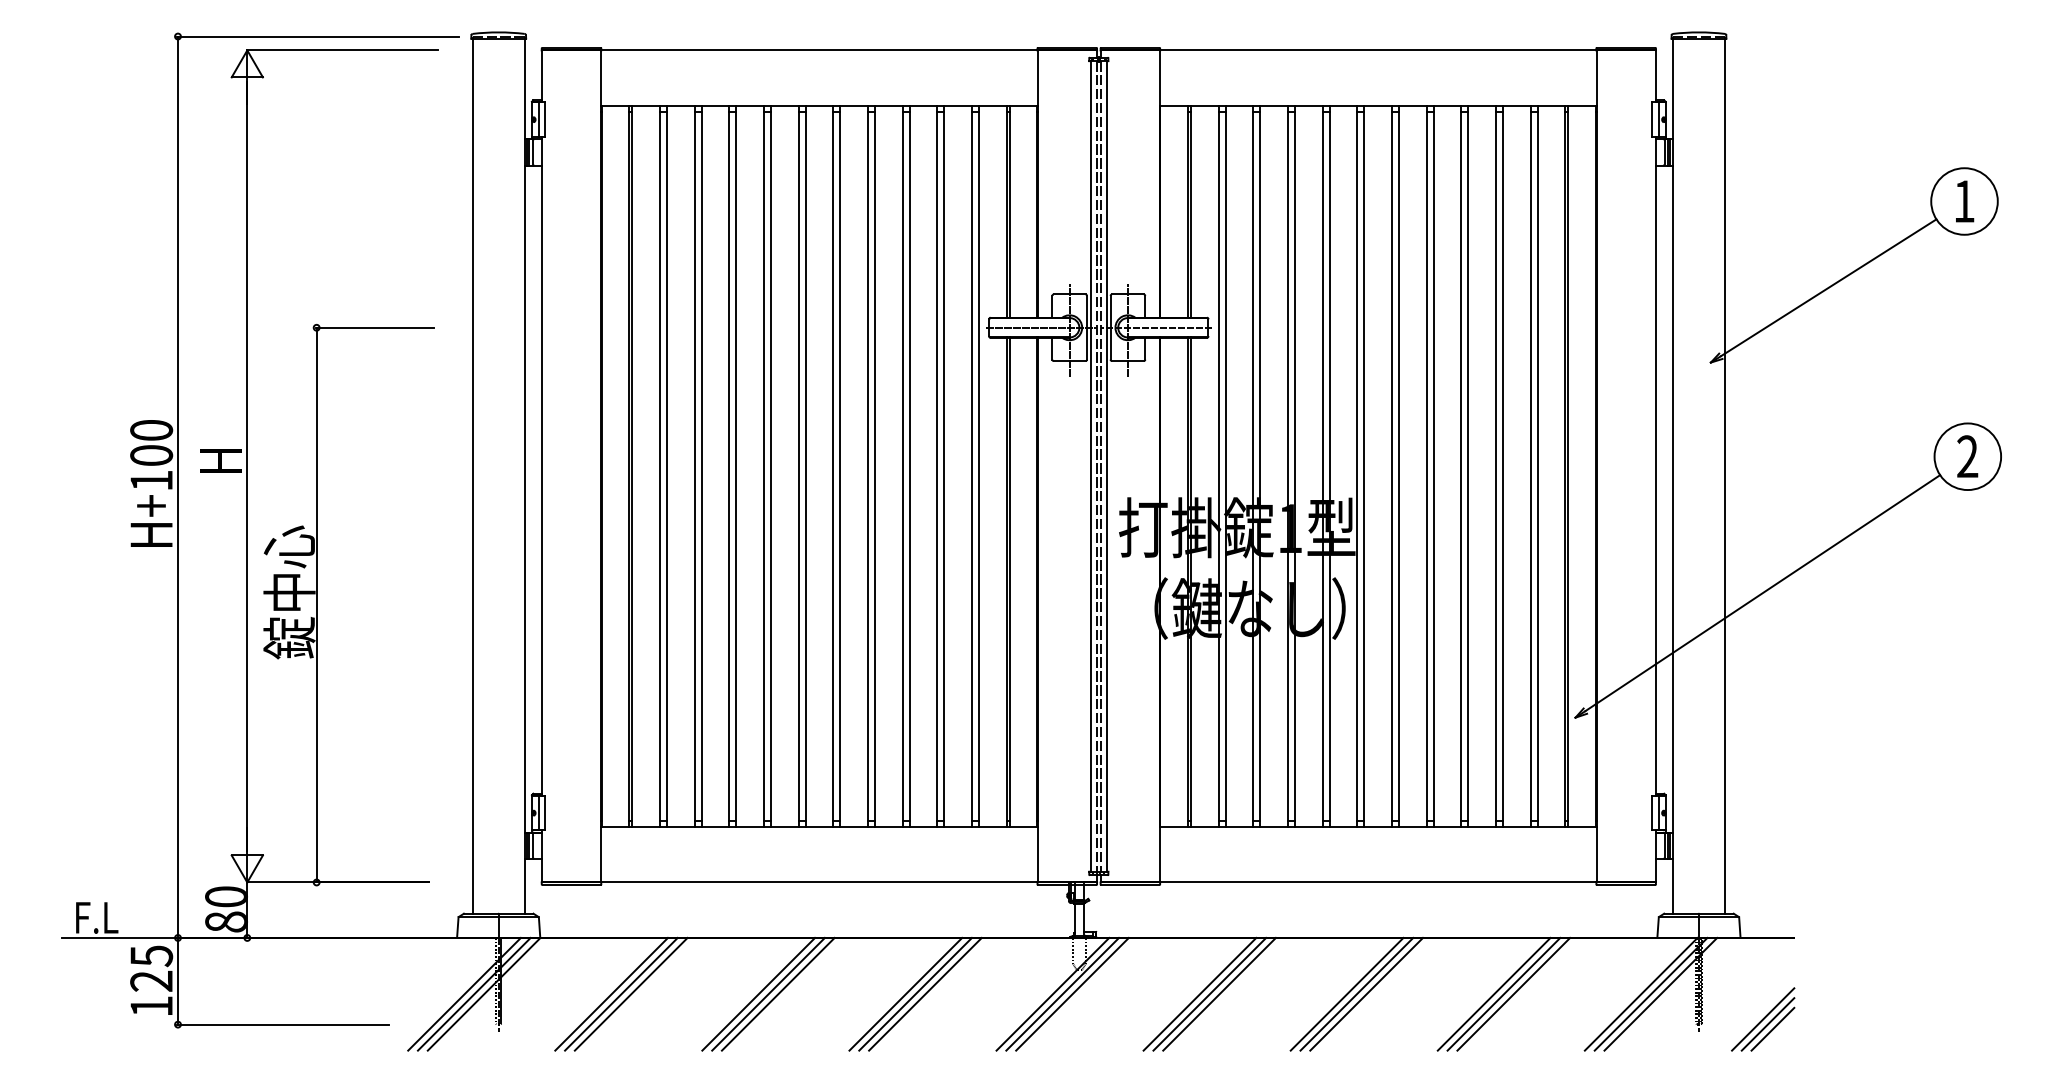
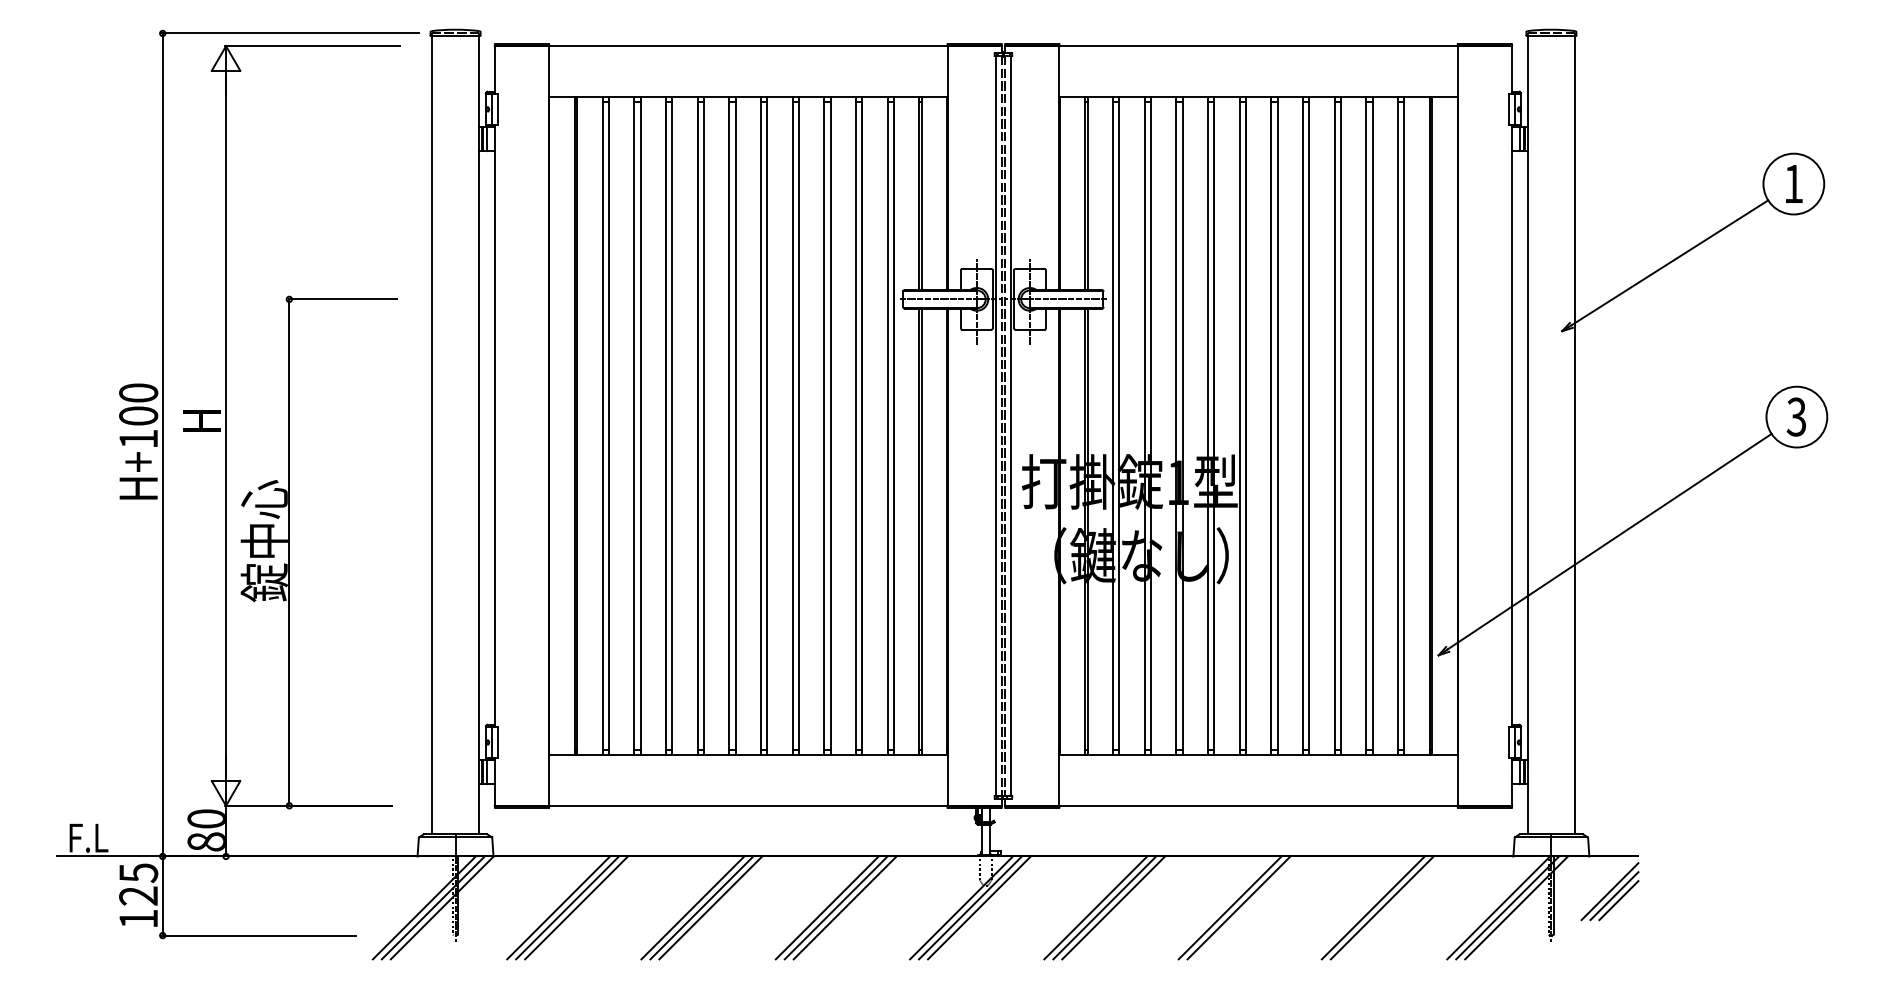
text: (1967, 456) -> (1796, 416), 2 -> 3
line: (1366, 993) -> (1247, 907), removed
line: (1493, 993) -> (1363, 907), removed
part: (1763, 1019) -> (1610, 891), moved

